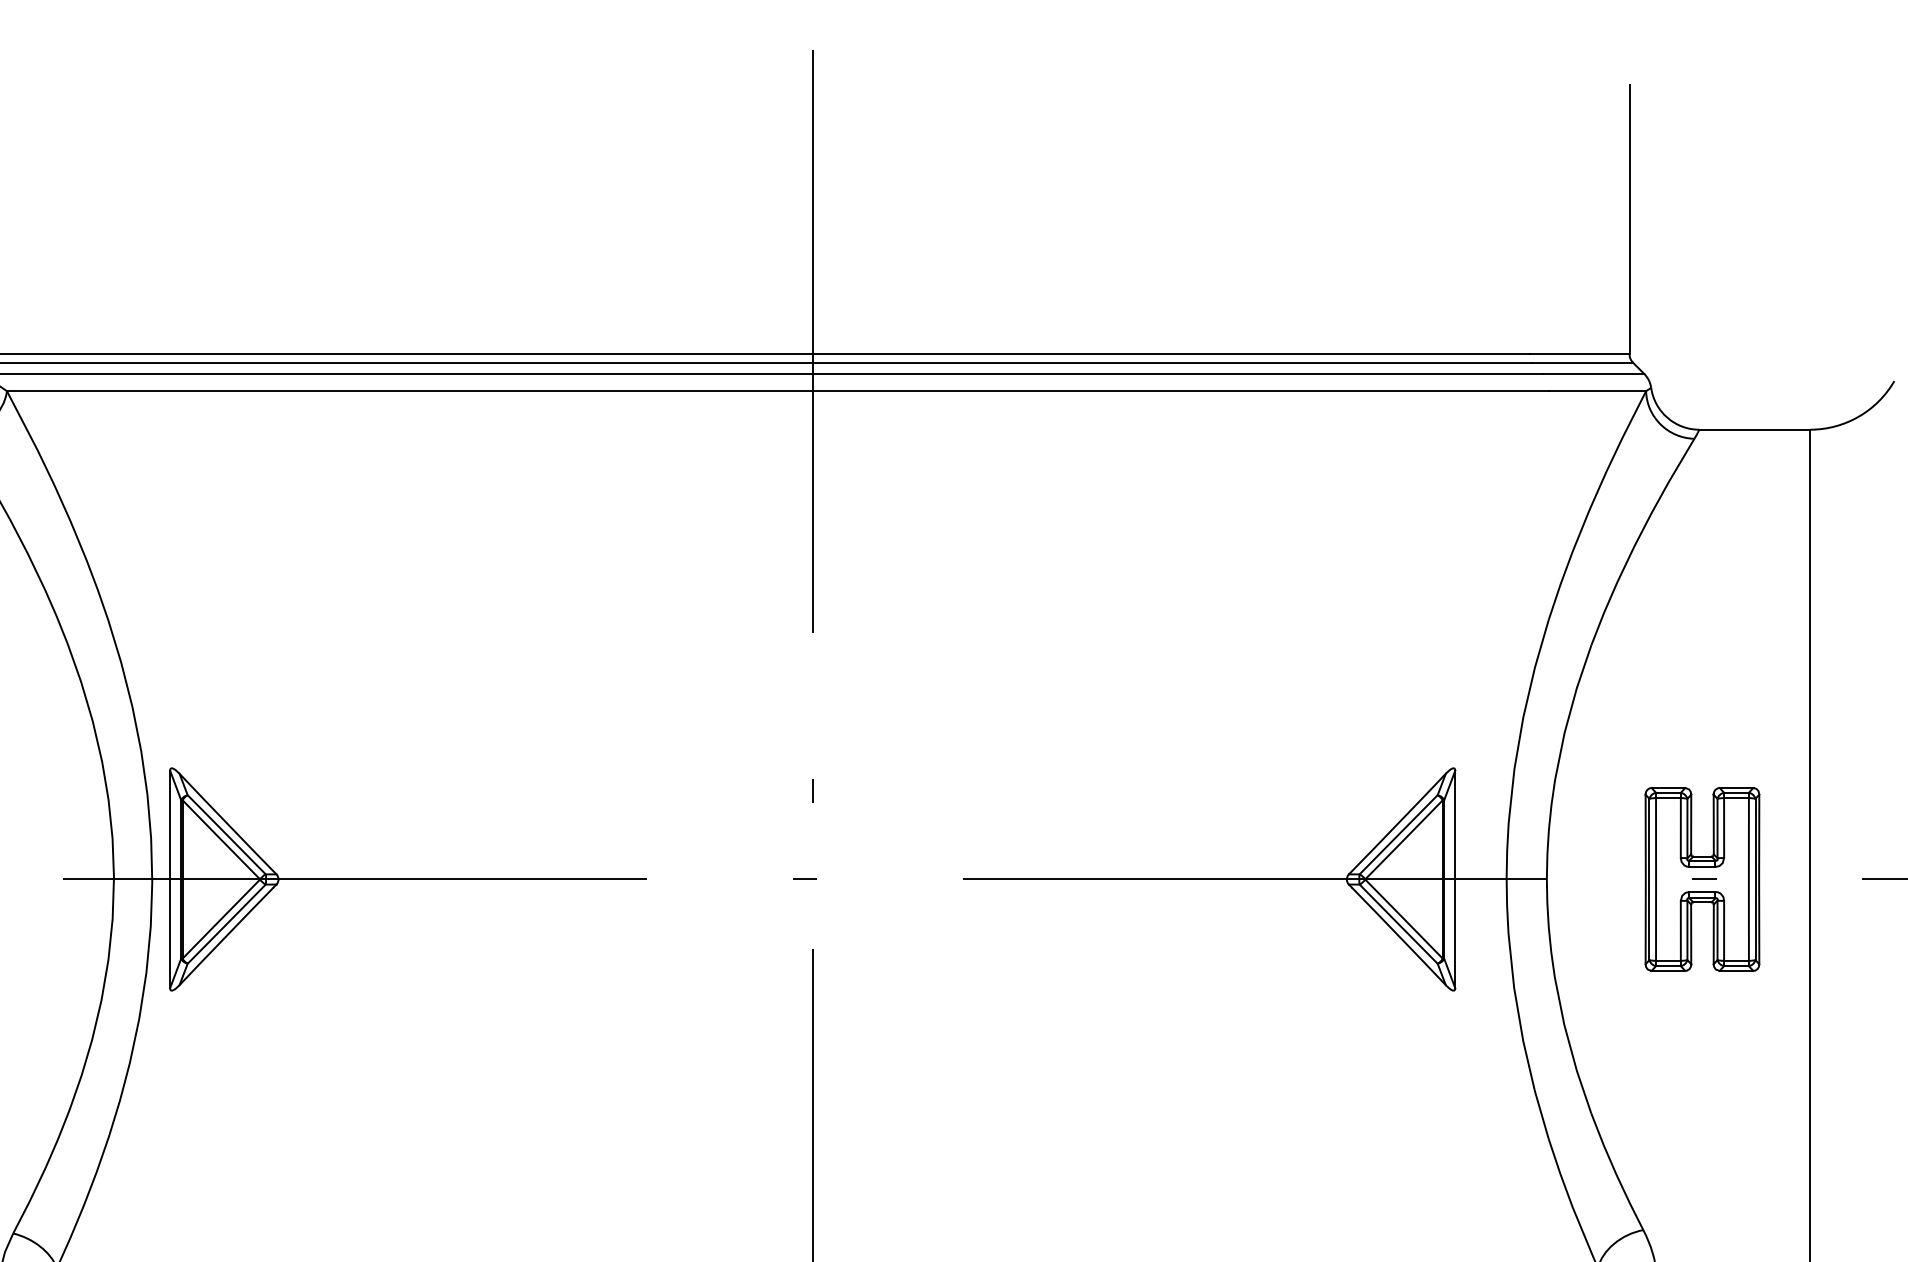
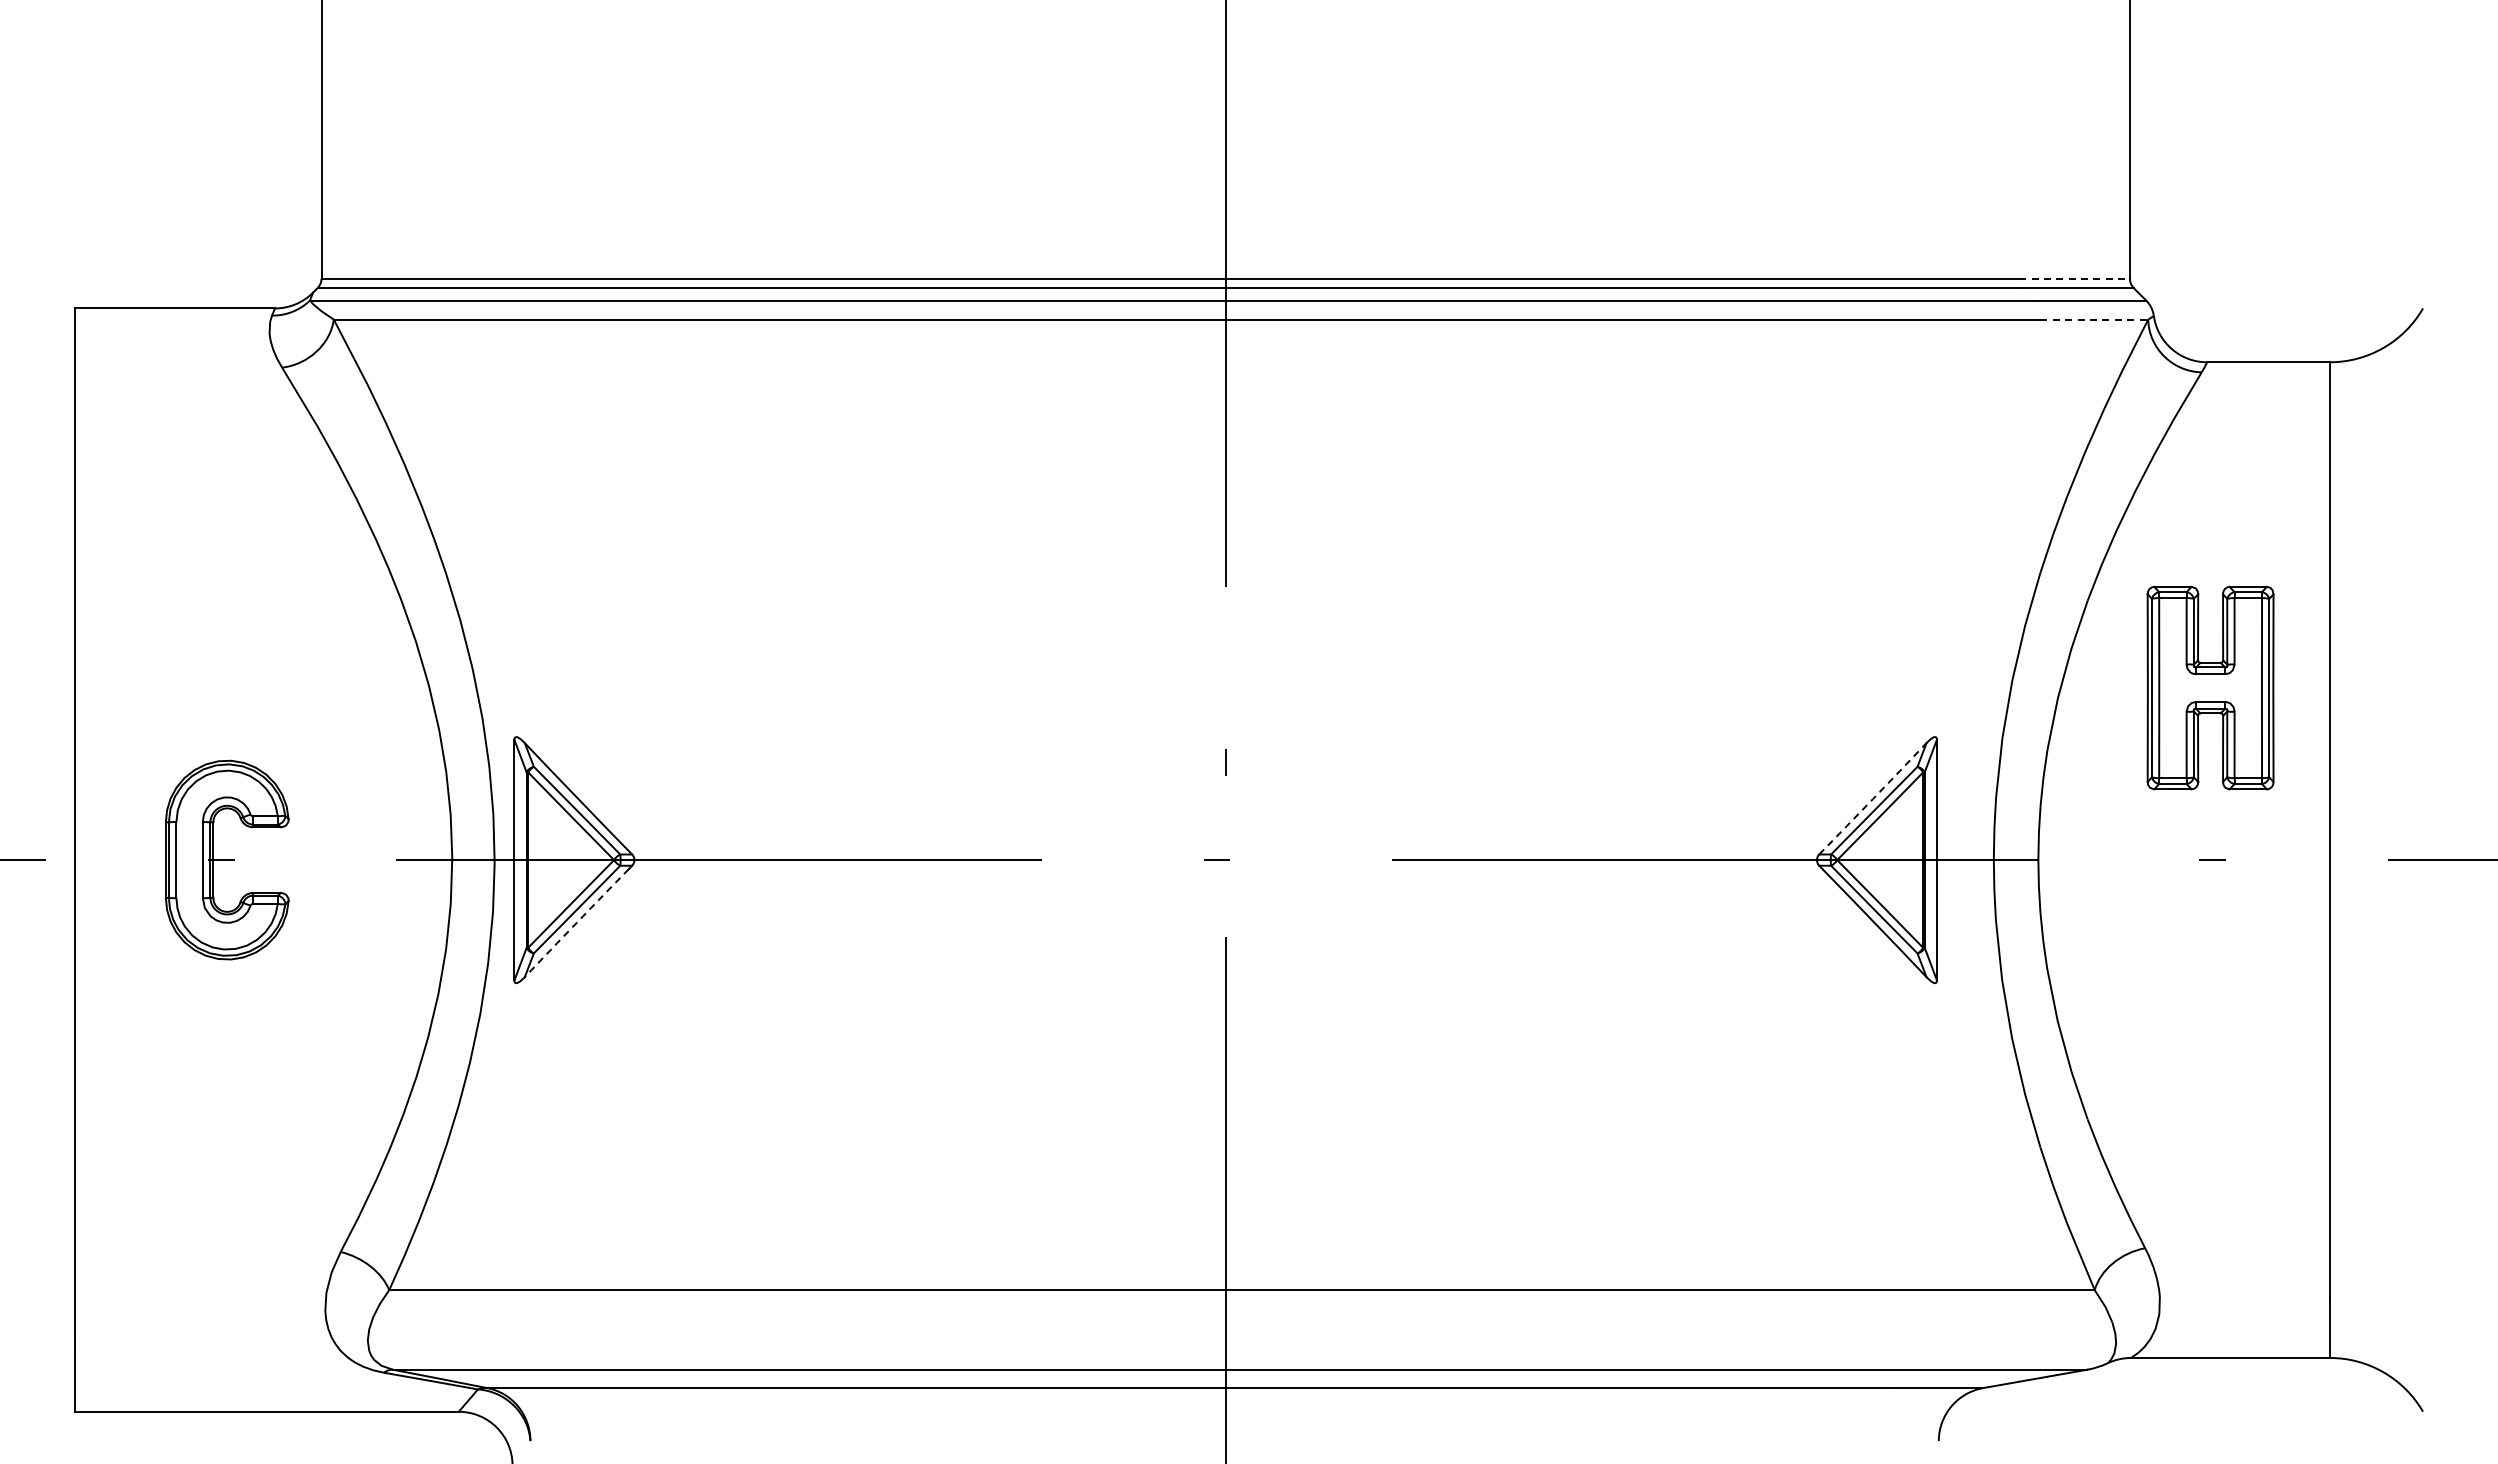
line: (1580, 354) -> (2075, 278), solid -> dashed
line: (1597, 391) -> (2094, 319), solid -> dashed
arc: (1397, 823) -> (1873, 798), solid -> dashed
part: (1702, 878) -> (2210, 687), moved
arc: (226, 935) -> (576, 922), solid -> dashed

